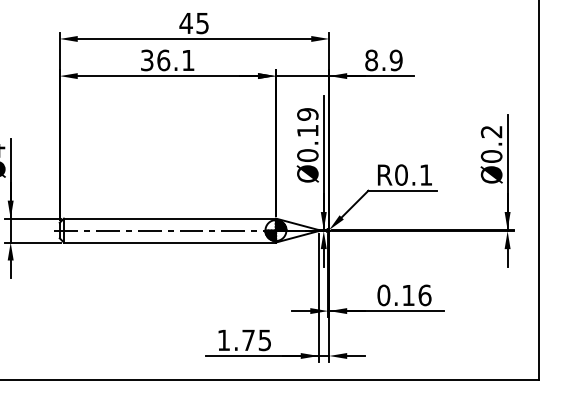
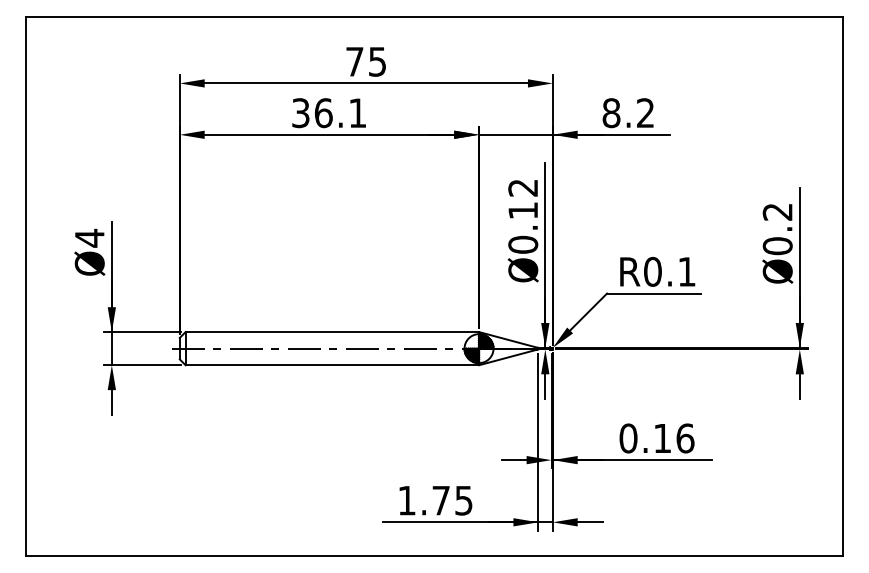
text: (185, 23) -> (354, 61), 45 -> 75
text: (396, 60) -> (645, 113), 8.9 -> 8.2
text: (308, 114) -> (523, 187), Ø0.19 -> Ø0.12

